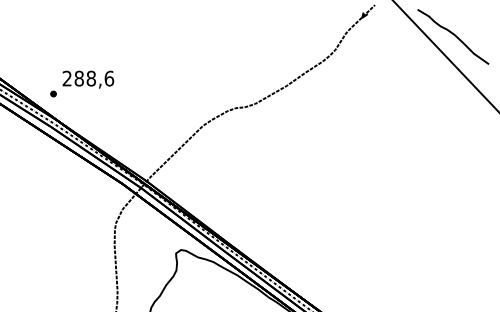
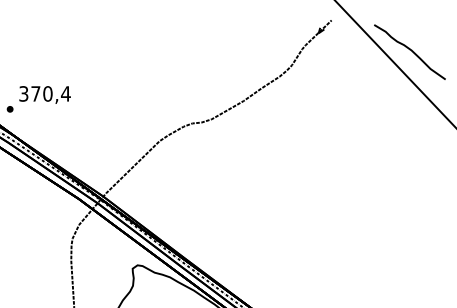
text: (88, 78) -> (45, 93), 288,6 -> 370,4

